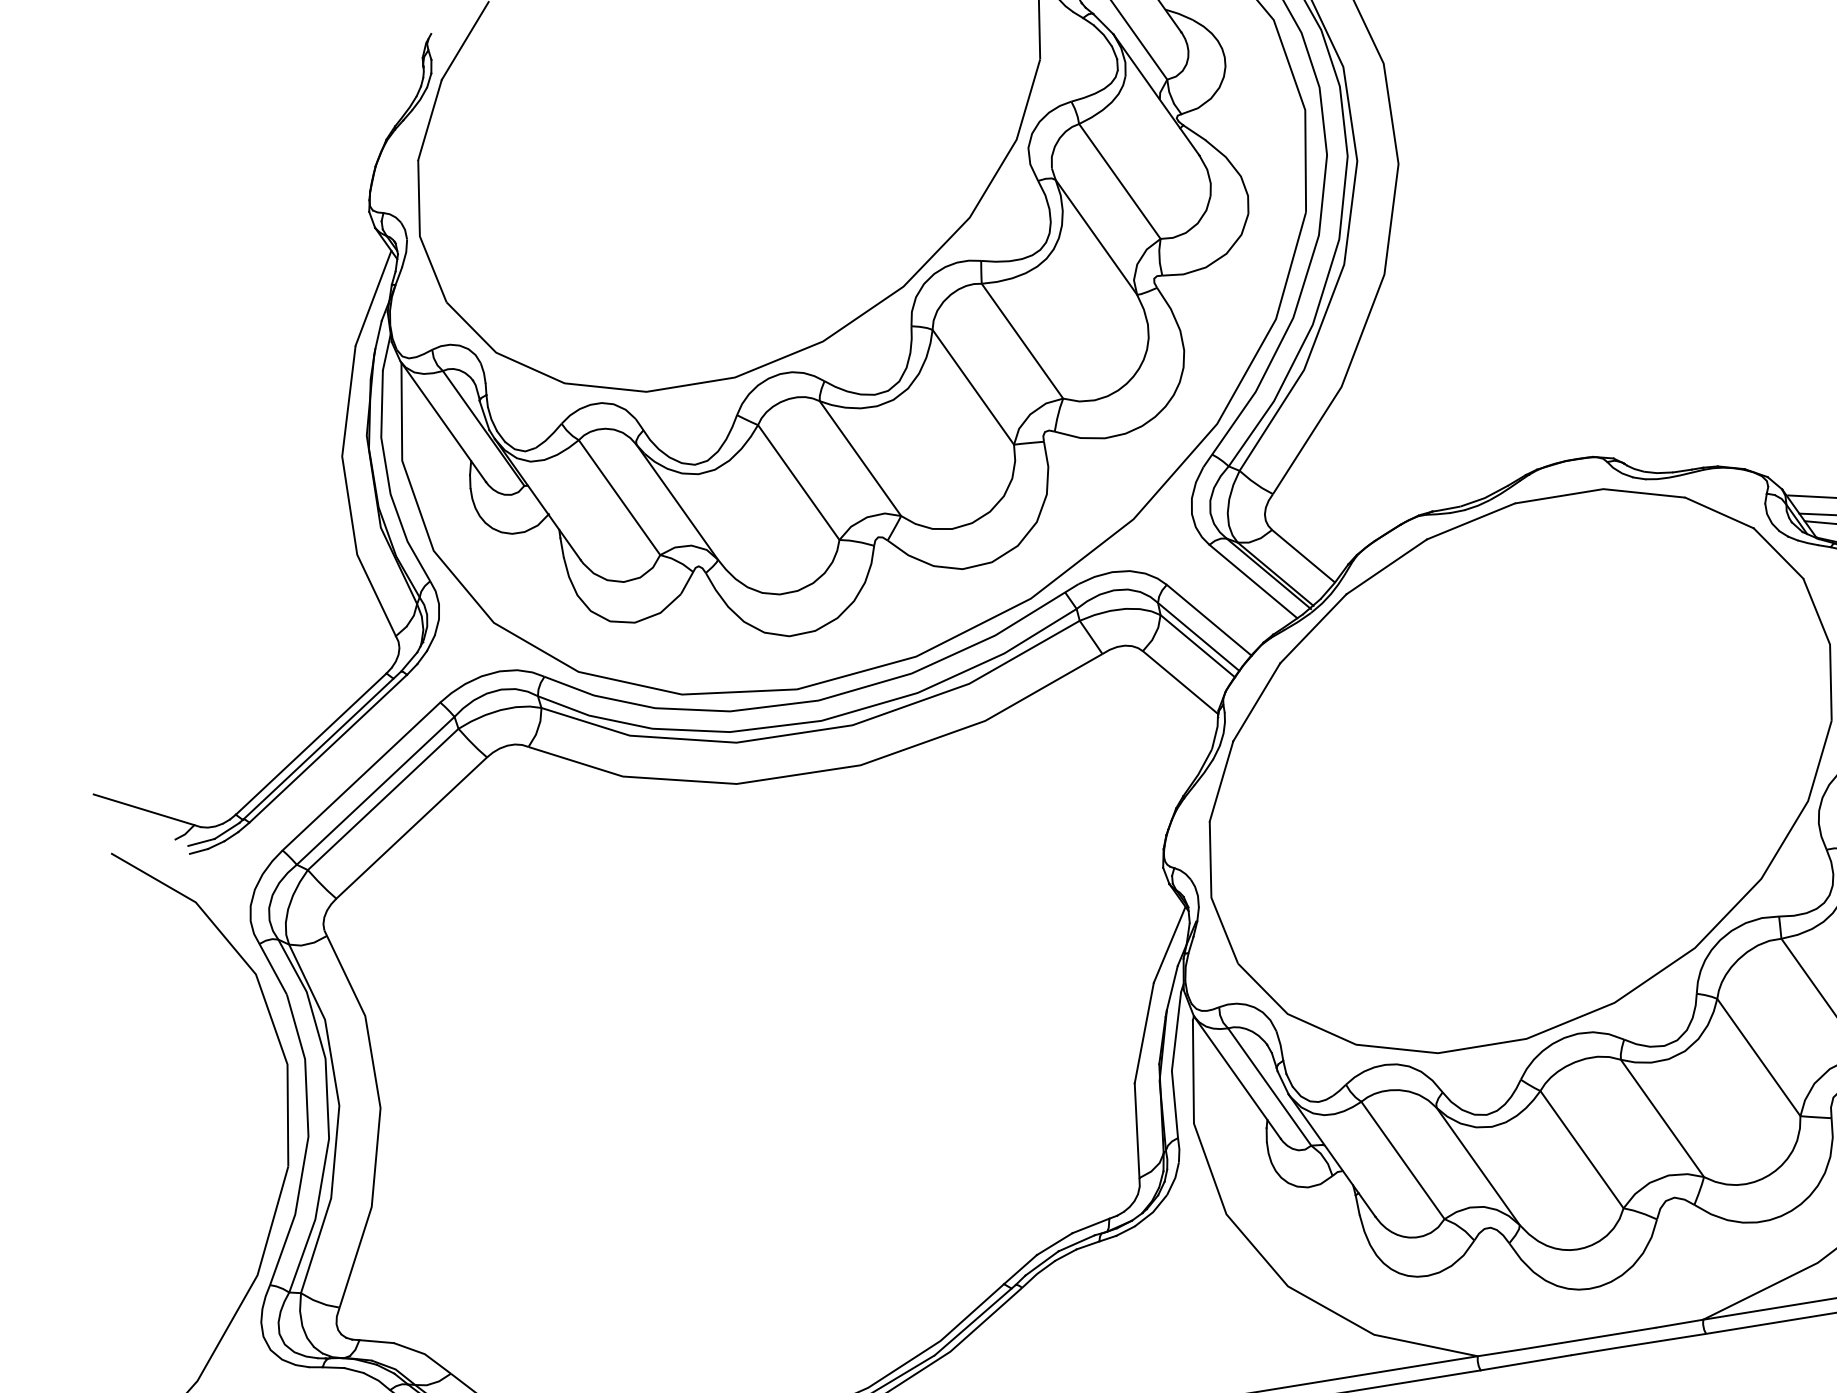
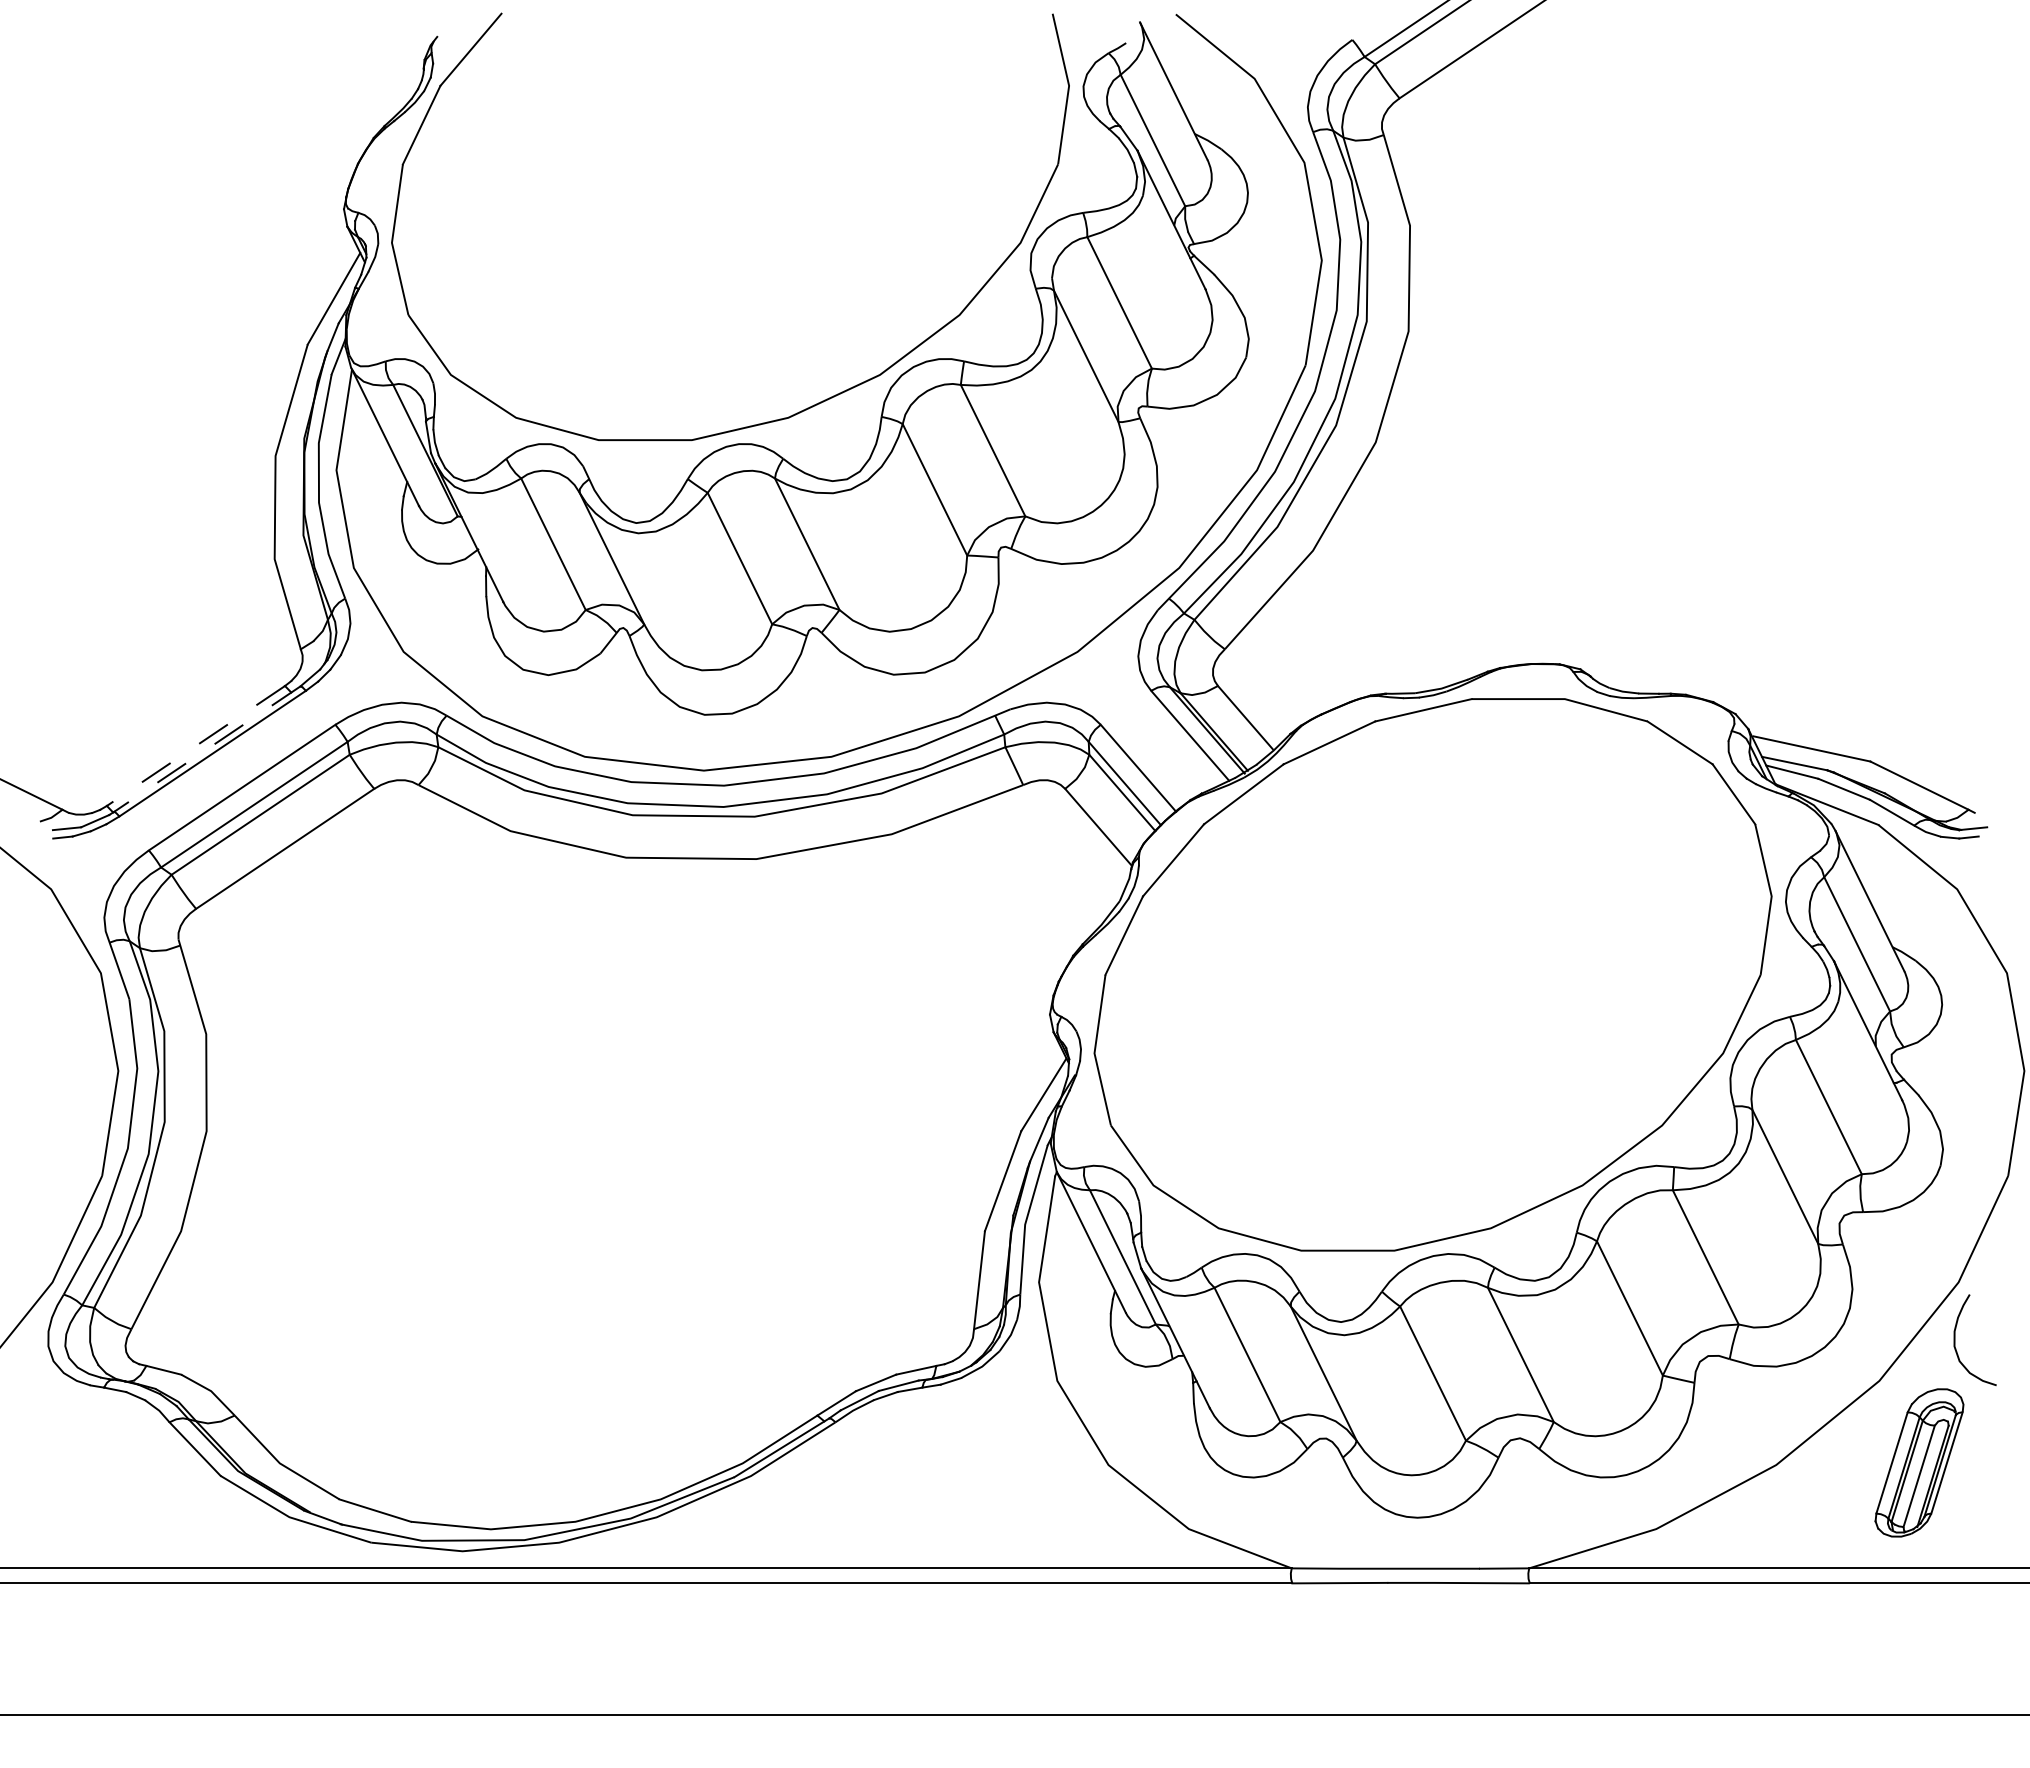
line: (310, 744) -> (195, 746), solid -> dashed
line: (321, 745) -> (206, 749), solid -> dashed

